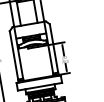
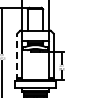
line: (14, 56) -> (17, 56), solid -> dashed

